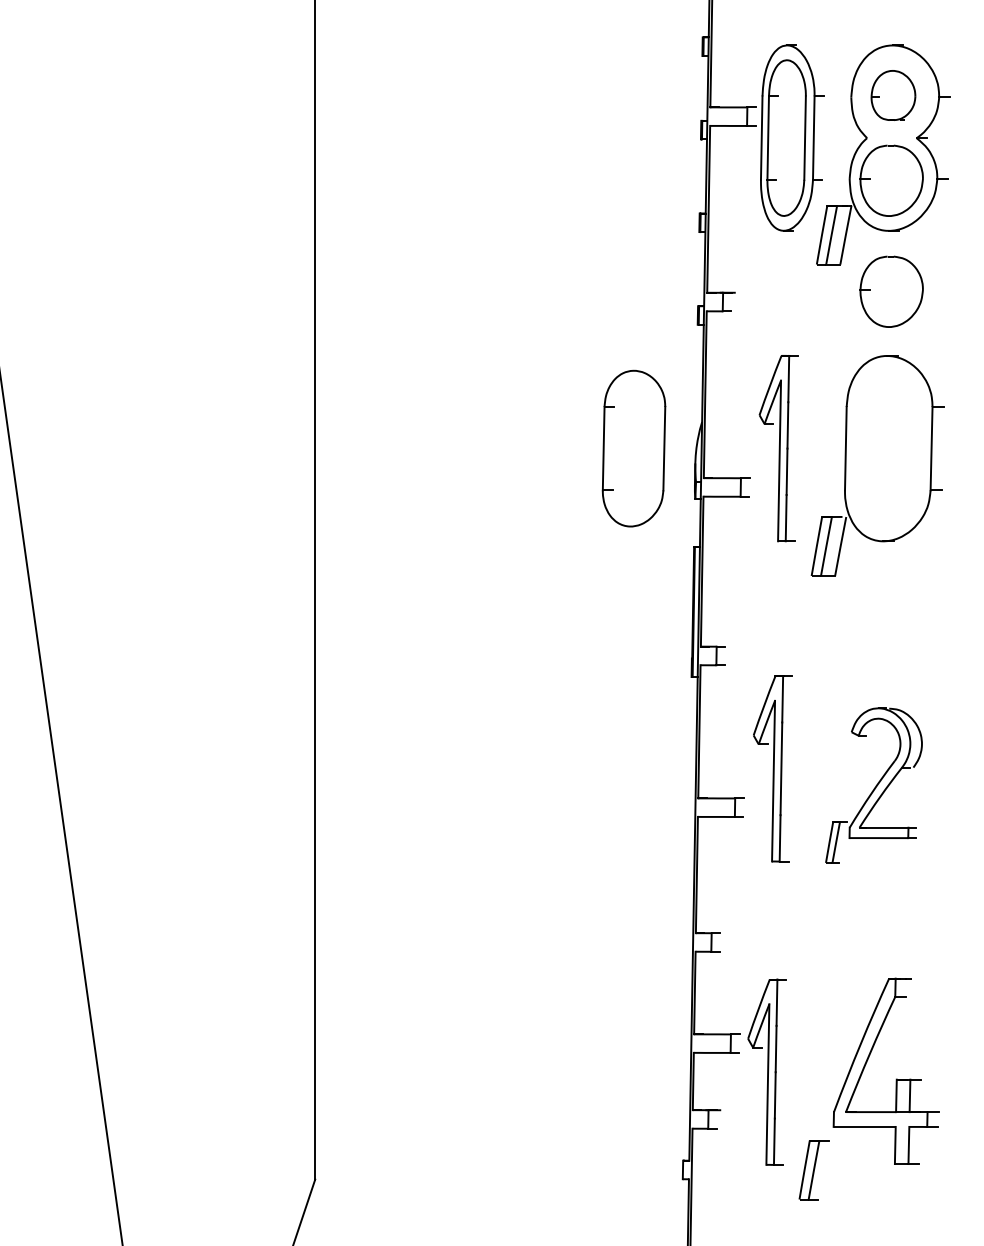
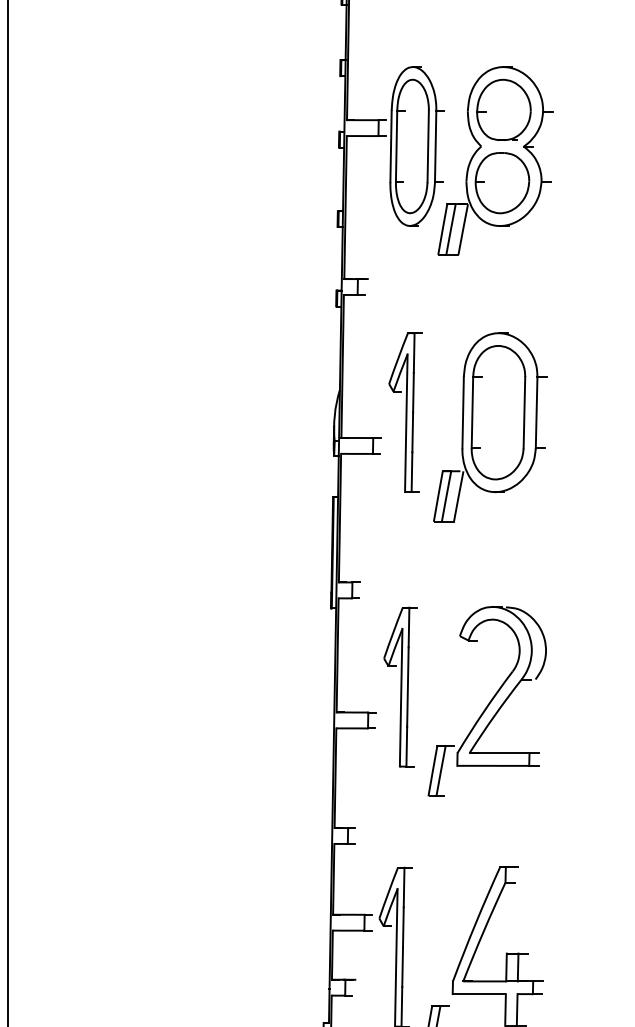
part: (893, 95) -> (503, 109), size x1.43
part: (891, 291) -> (502, 277), removed
part: (633, 448) -> (497, 412), moved
part: (873, 785) -> (486, 701), size x1.43

